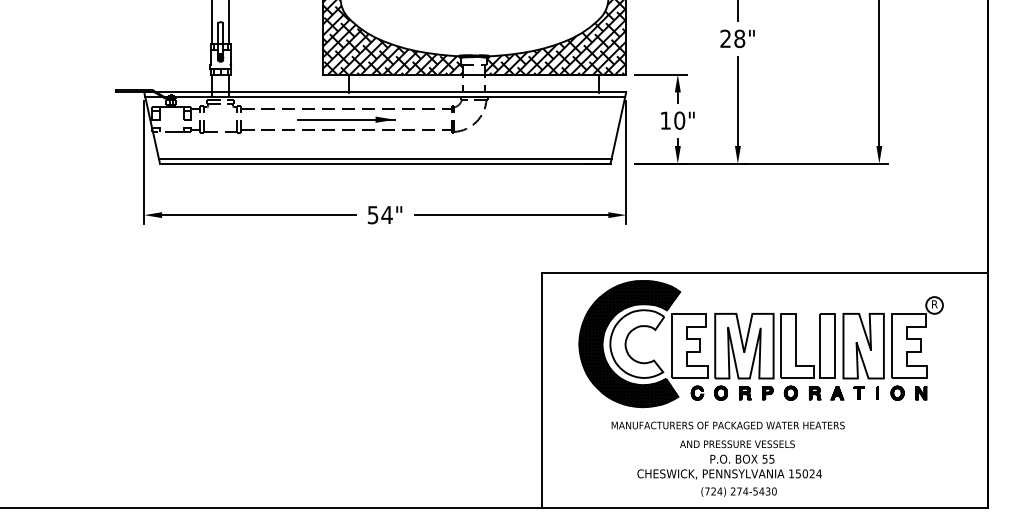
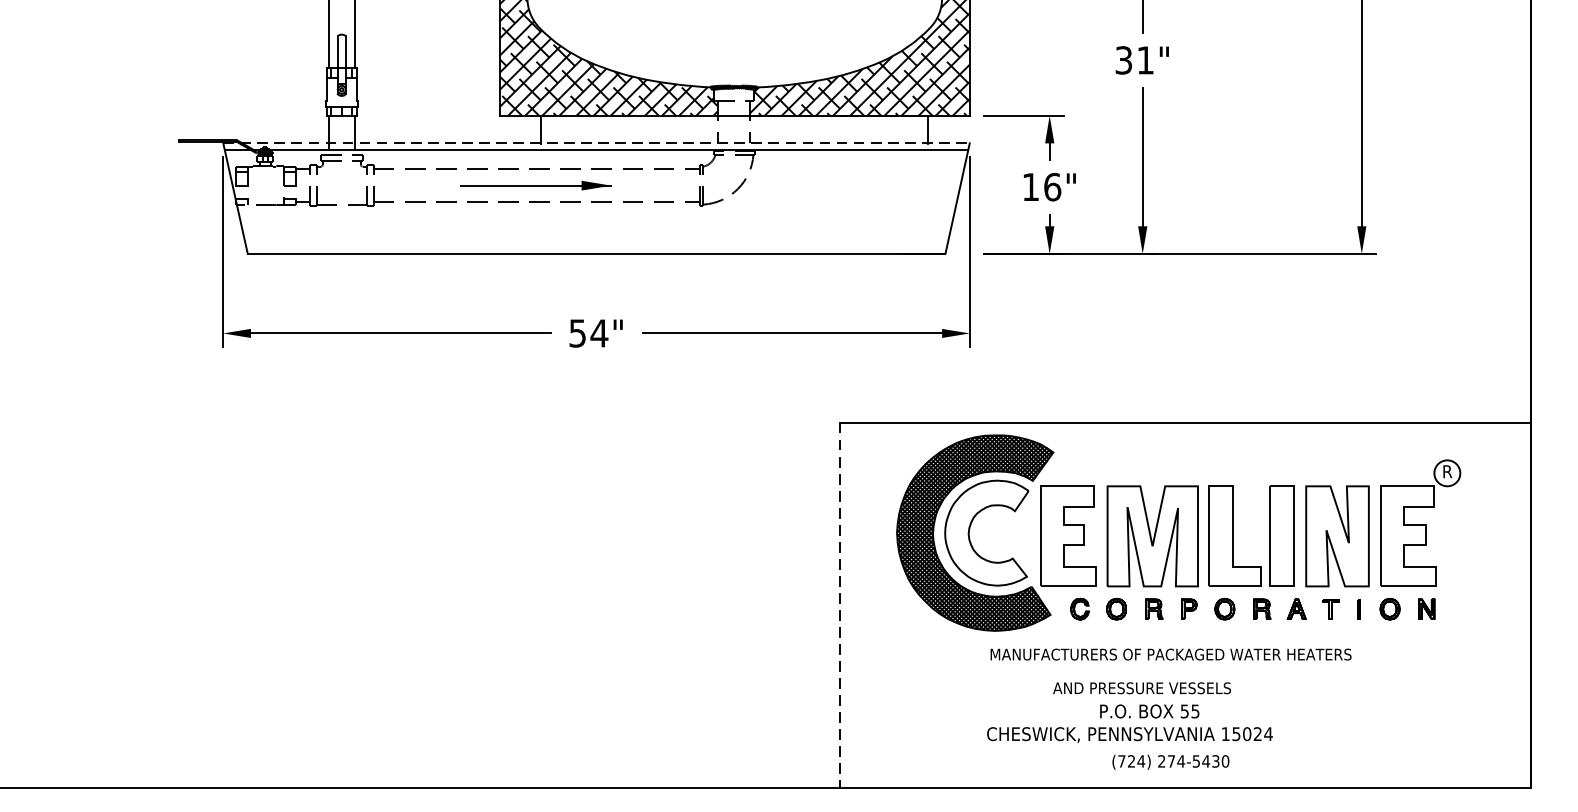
text: (732, 38) -> (1134, 59), 28" -> 31"
line: (385, 92) -> (596, 143), solid -> dashed
text: (679, 120) -> (1052, 186), 10" -> 16"
line: (385, 159) -> (596, 247), removed
line: (542, 390) -> (840, 605), solid -> dashed
text: (727, 425) -> (1169, 654), moved
text: (738, 491) -> (1169, 761), moved

